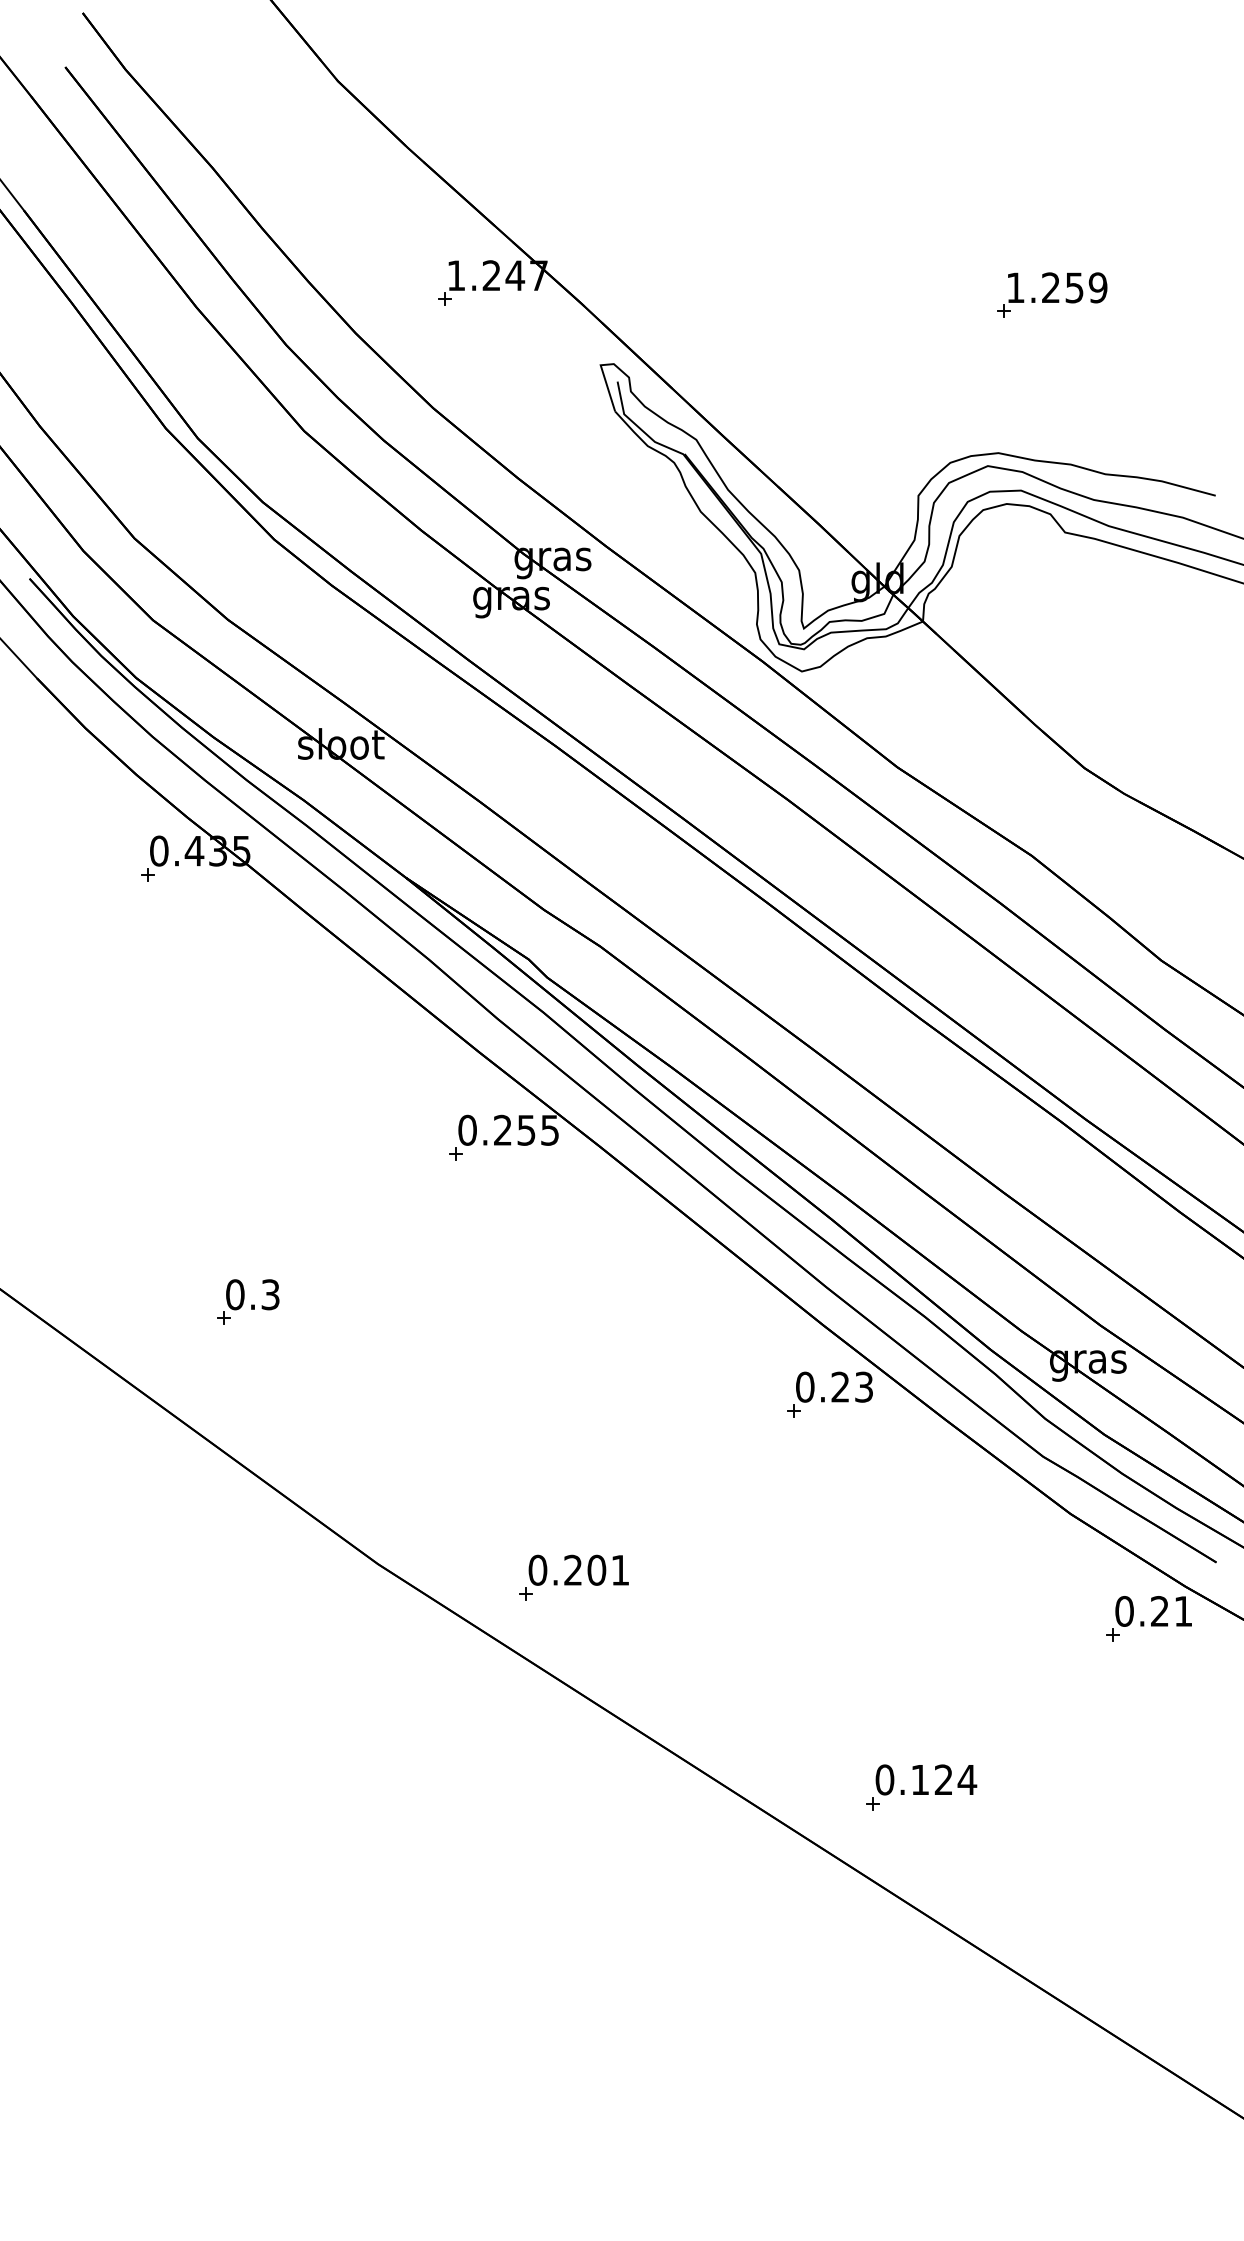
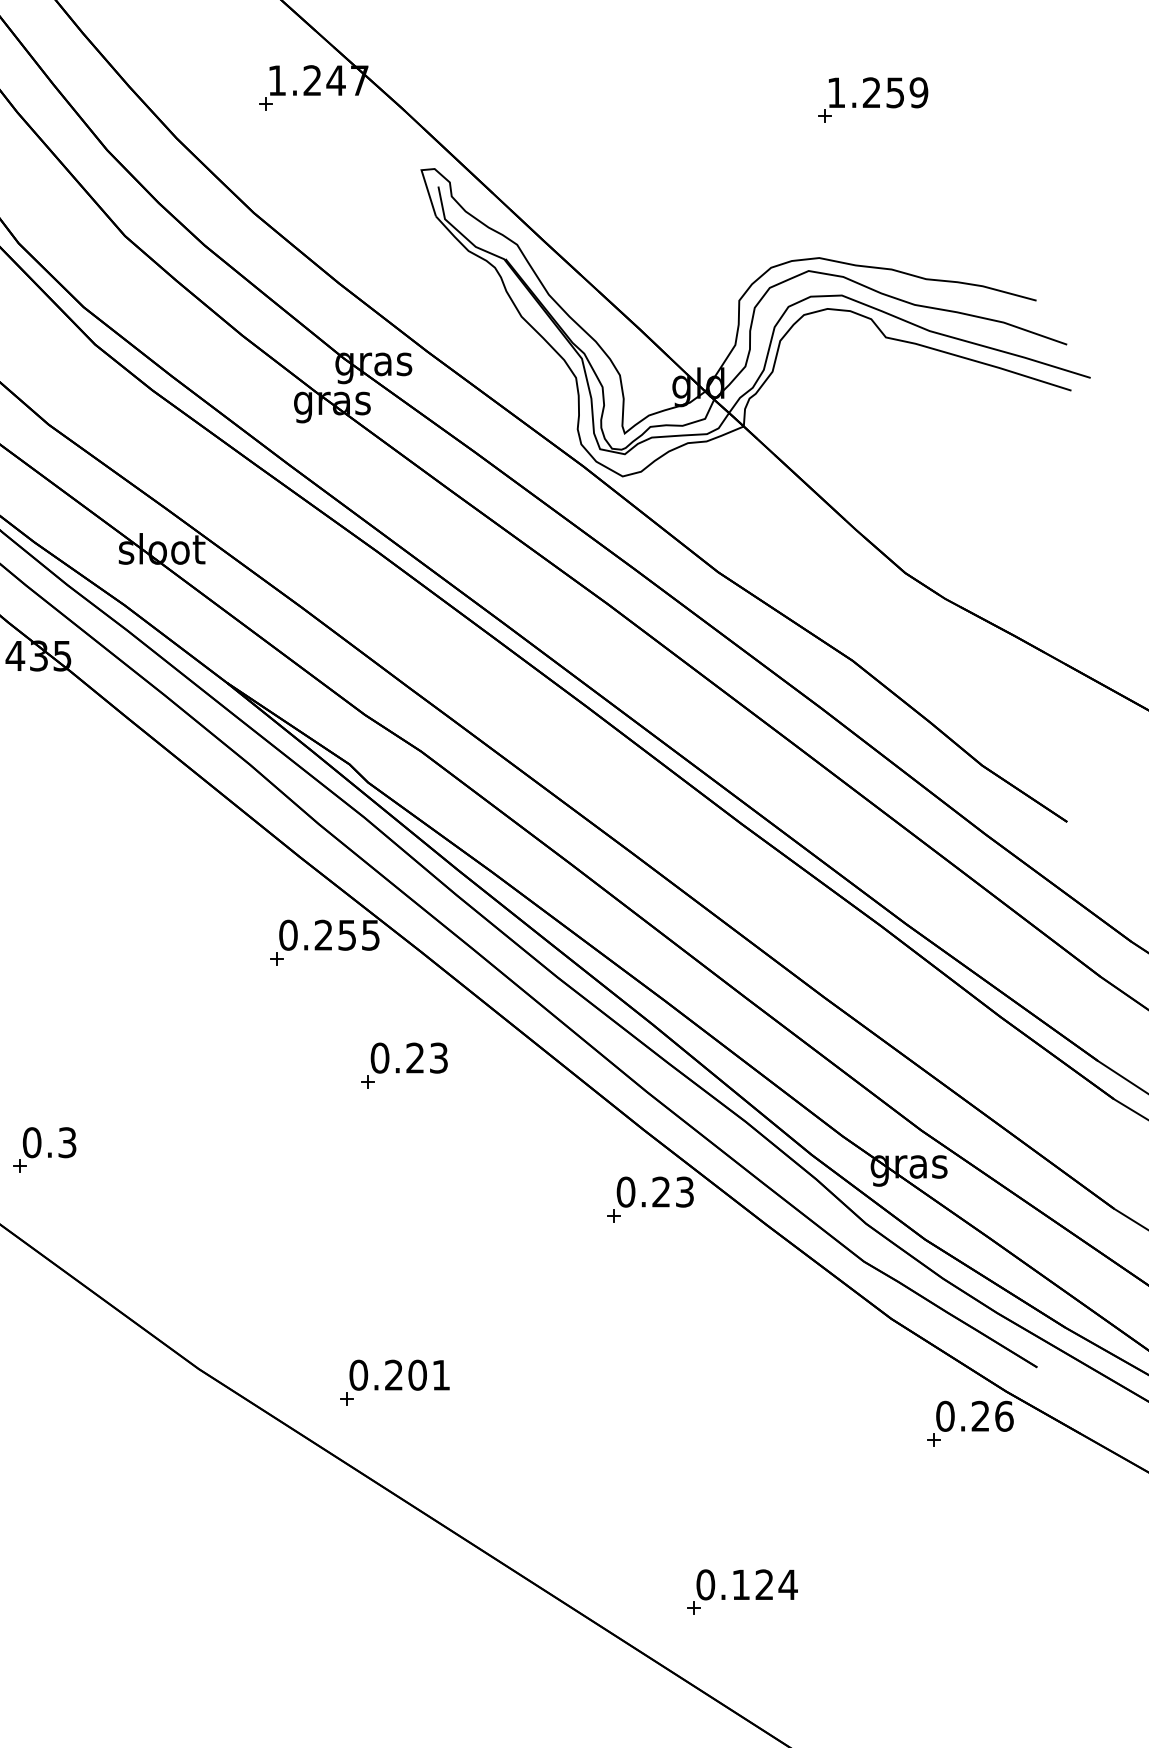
part: (583, 1260) -> (404, 1065), added
part: (248, 1301) -> (45, 1149), moved
text: (1183, 1611) -> (1004, 1416), 0.21 -> 0.26

